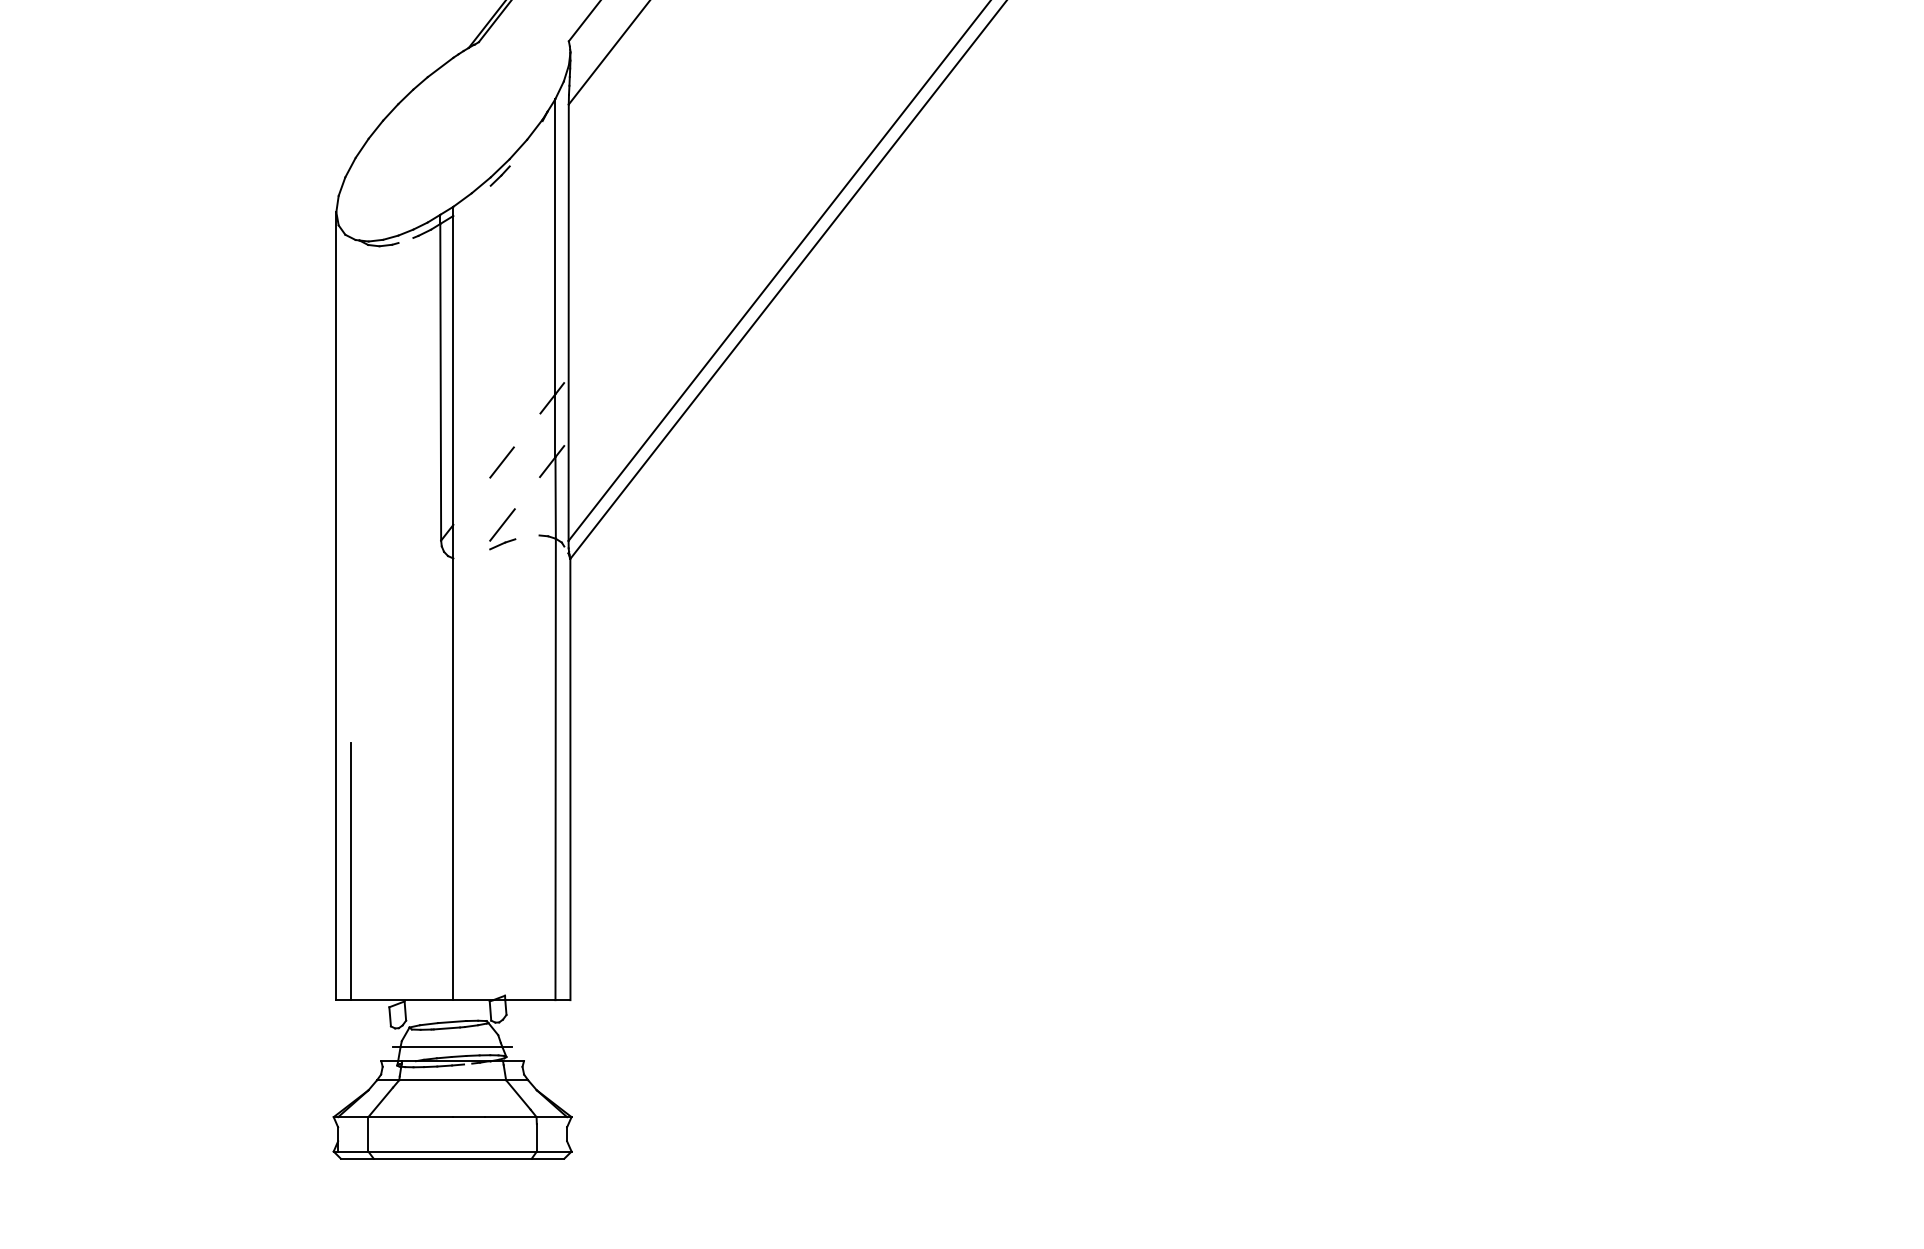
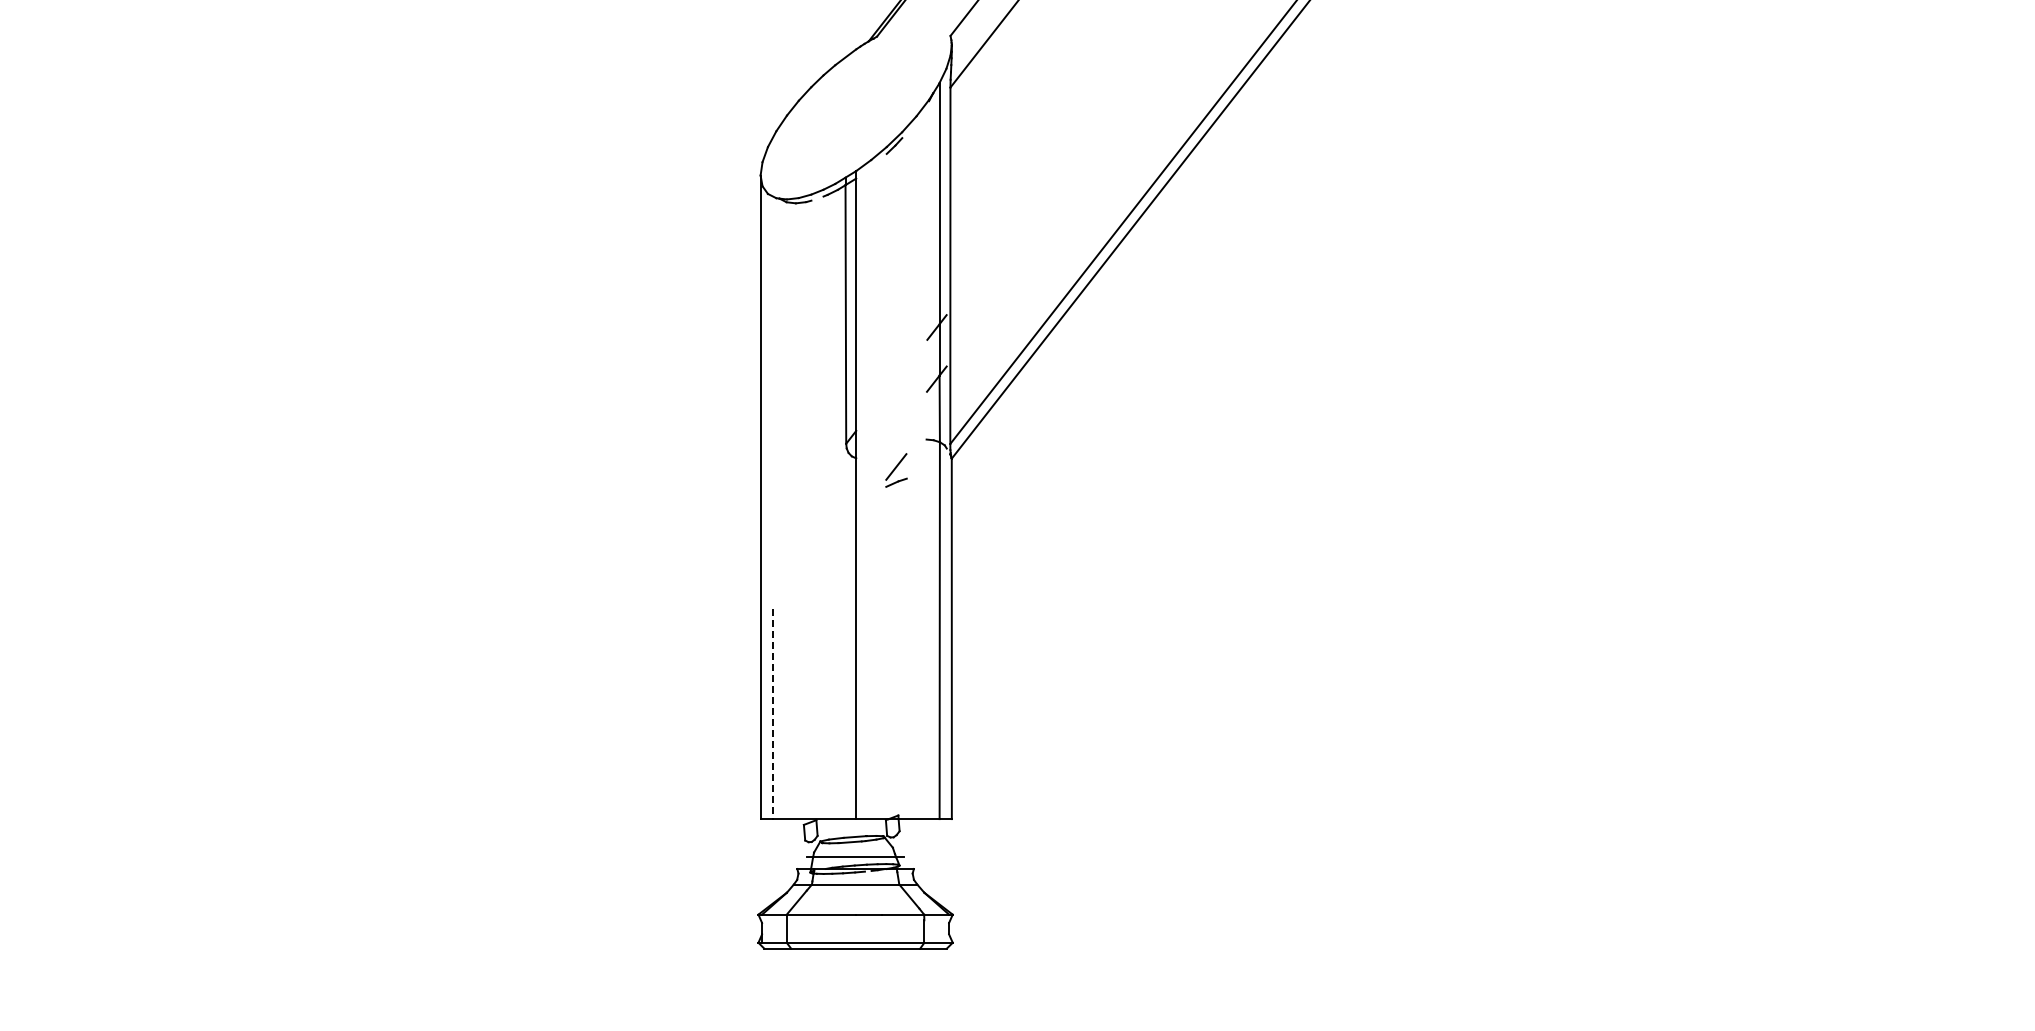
line: (501, 461) -> (895, 379), removed
part: (502, 529) -> (896, 470), moved
line: (350, 872) -> (772, 714), solid -> dashed

